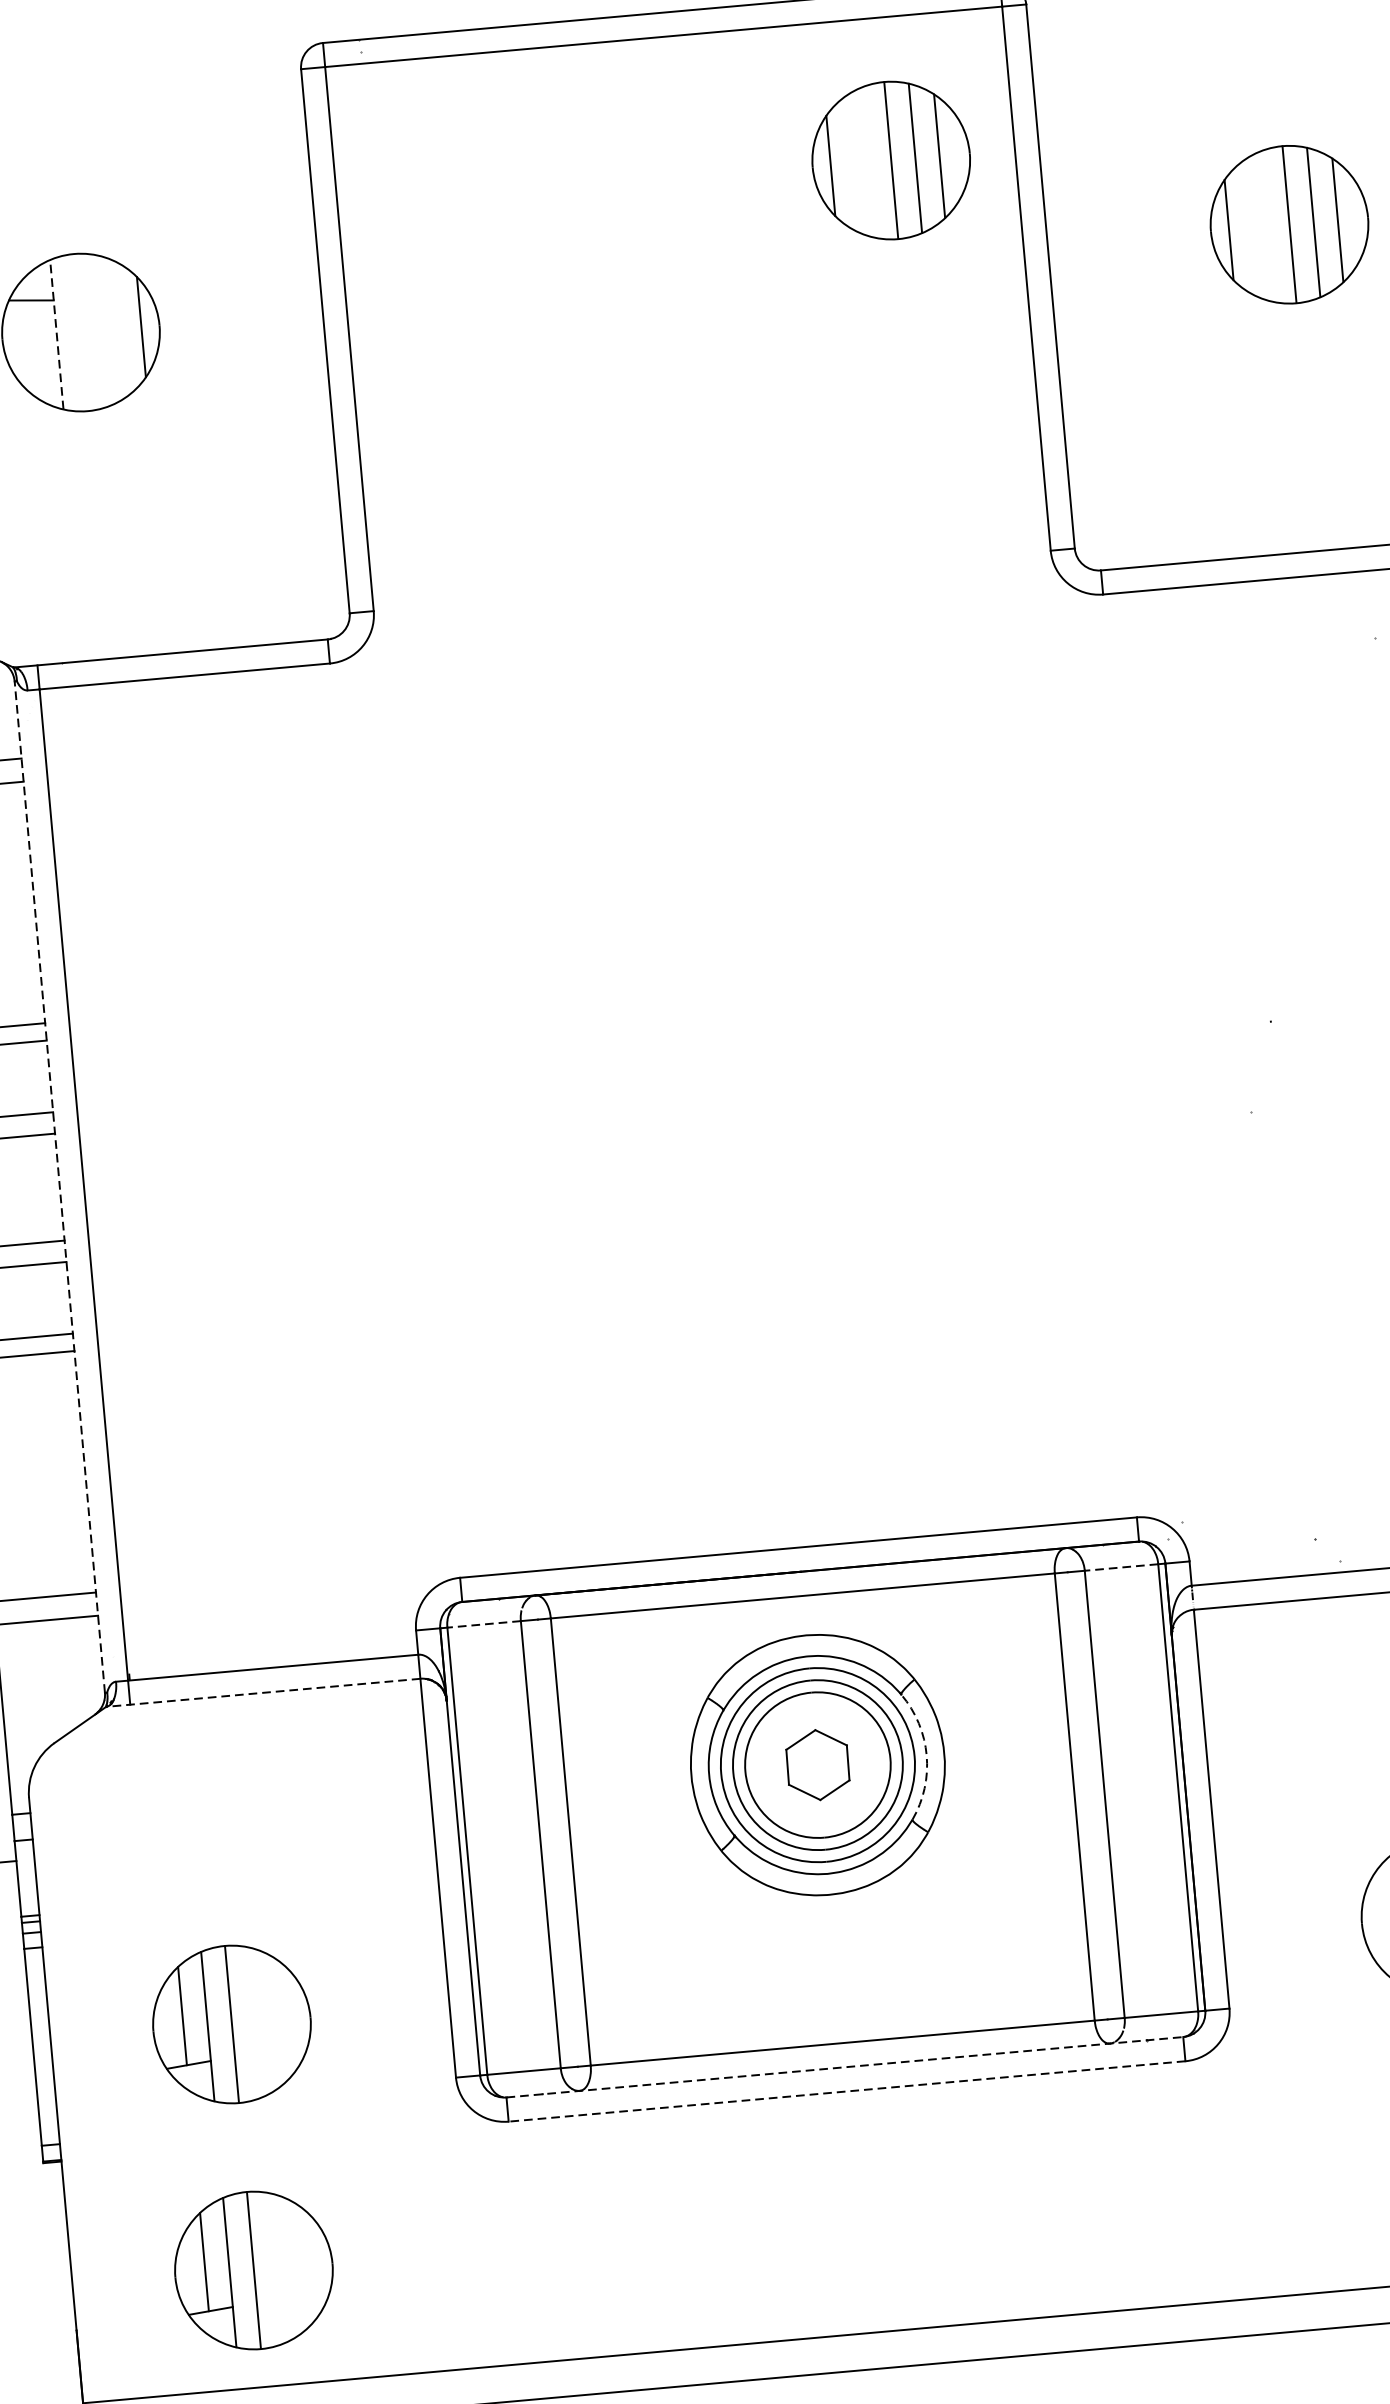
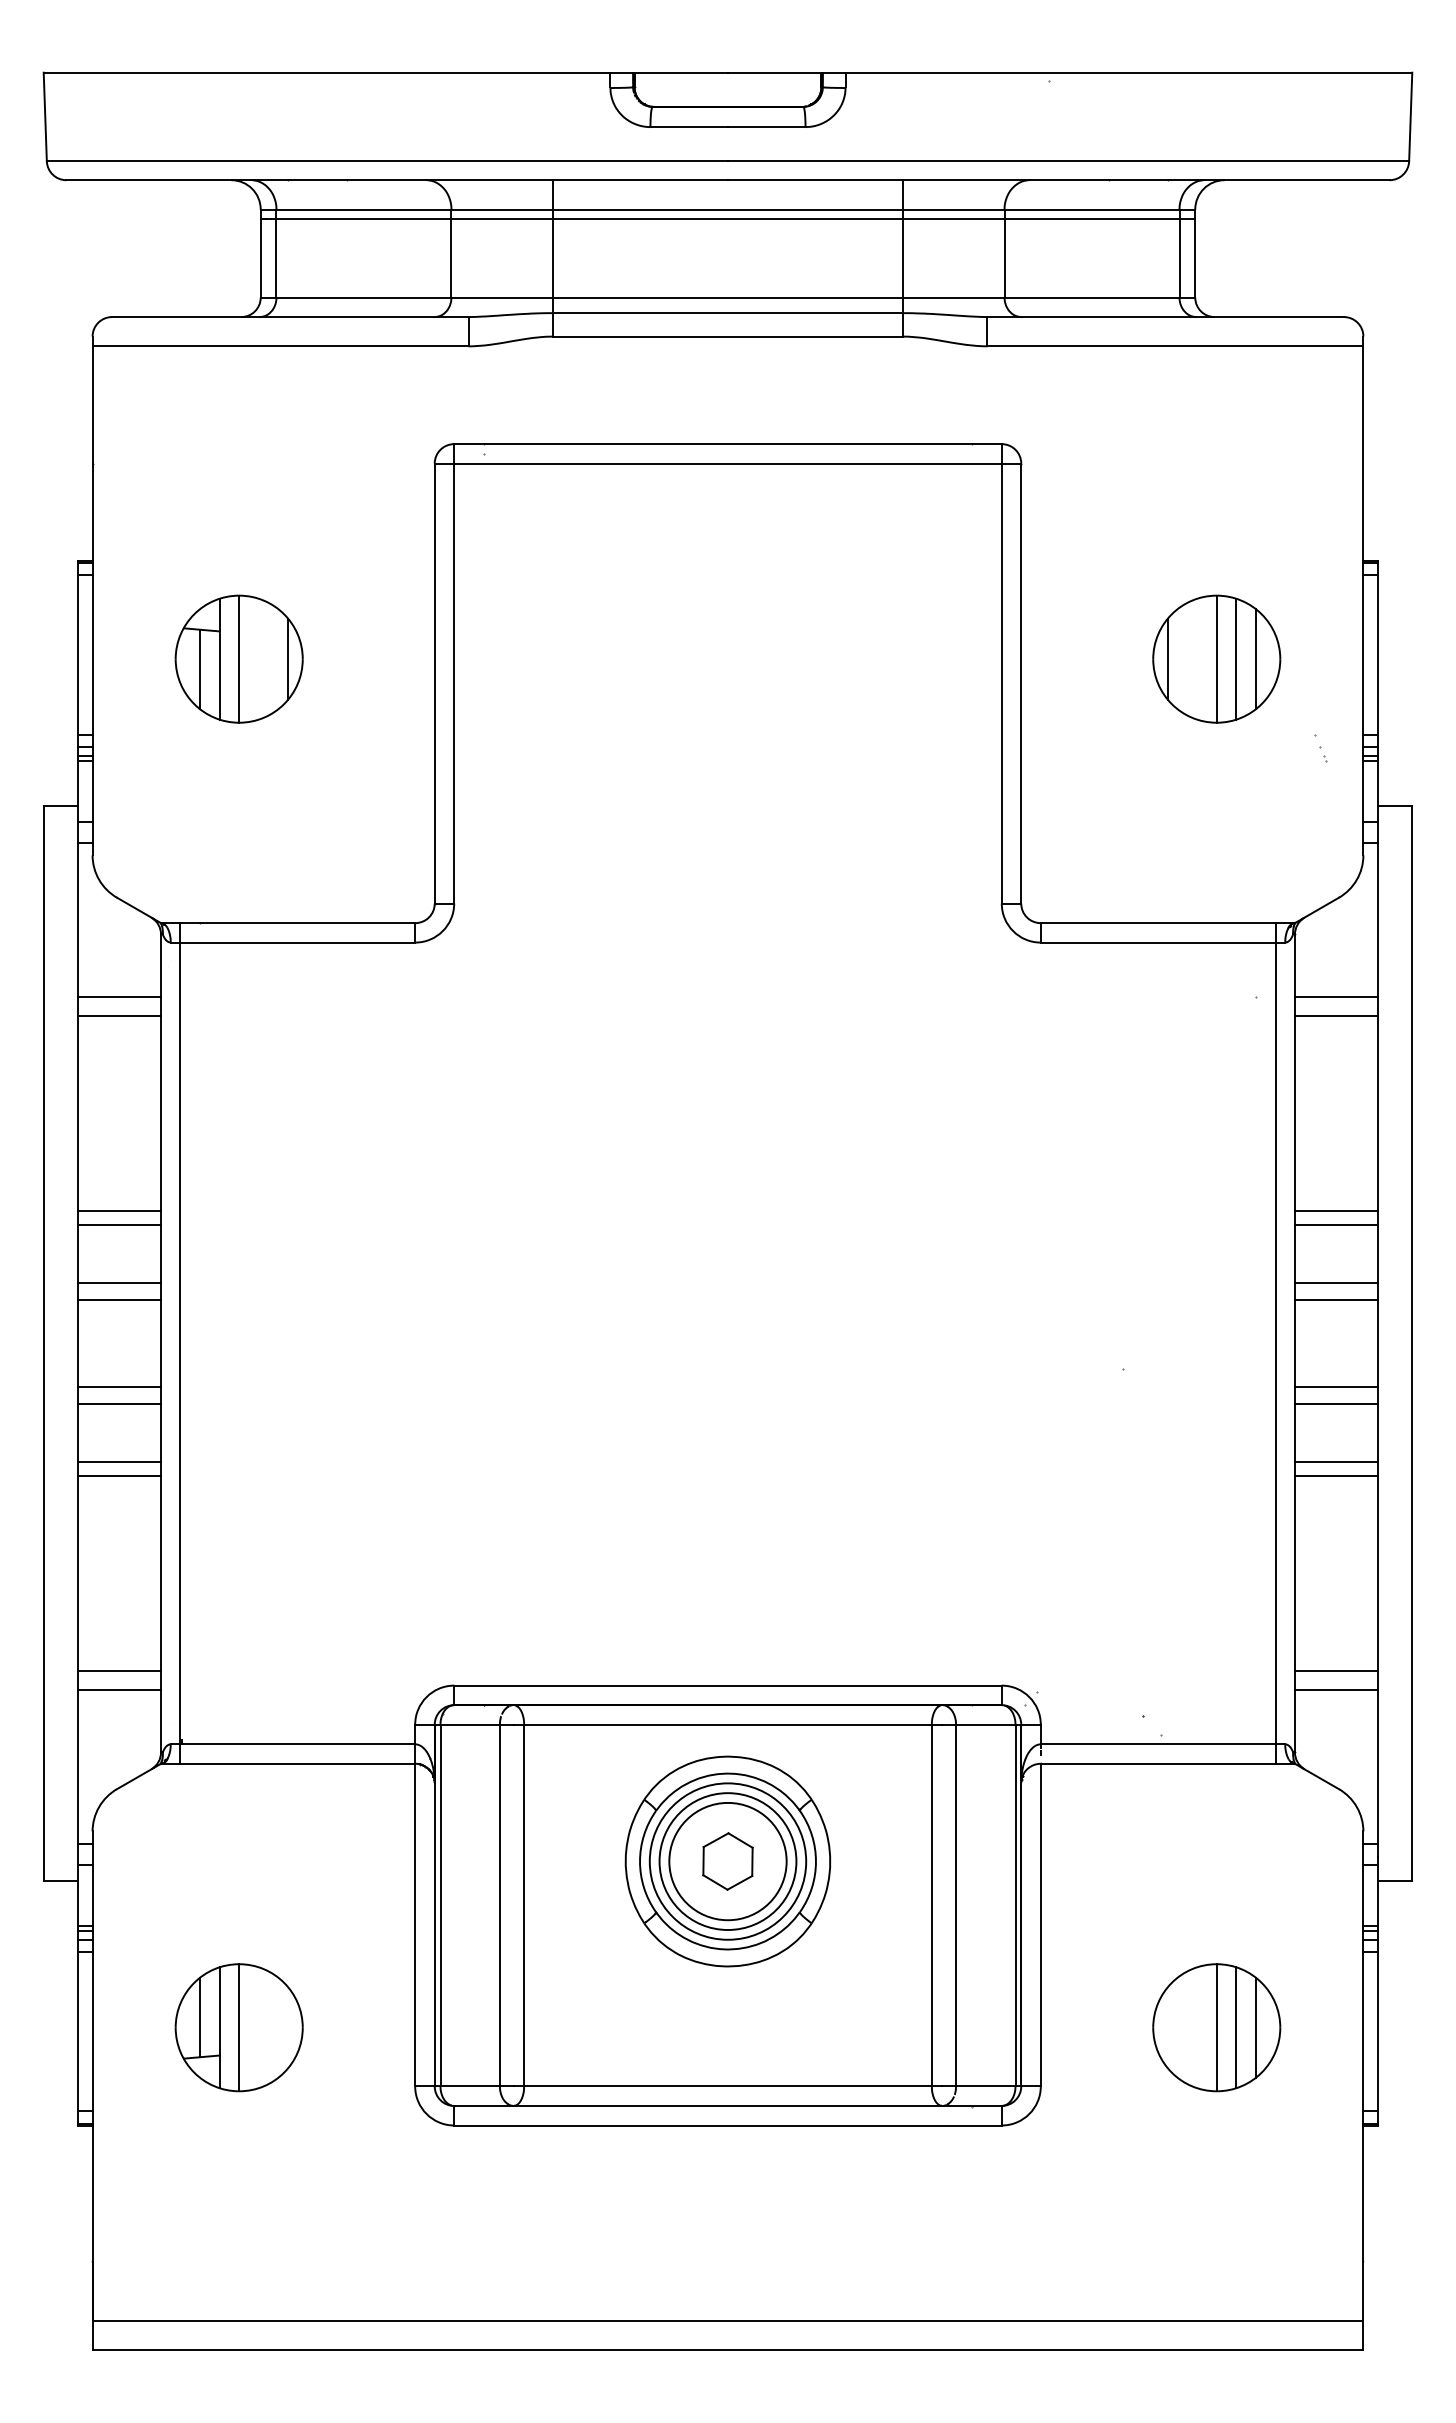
part: (890, 159) -> (901, 578), removed
line: (81, 331) -> (239, 658), added
line: (56, 333) -> (219, 658), dashed -> solid
line: (34, 349) -> (200, 669), added
line: (60, 1185) -> (161, 1342), dashed -> solid
line: (1121, 1567) -> (985, 1724), dashed -> solid
line: (484, 1624) -> (470, 1724), dashed -> solid
line: (262, 1692) -> (287, 1763), dashed -> solid
arc: (926, 1755) -> (815, 1861), dashed -> solid
line: (844, 2066) -> (727, 2105), dashed -> solid
line: (846, 2091) -> (727, 2125), dashed -> solid
part: (253, 2270) -> (238, 2226), removed

